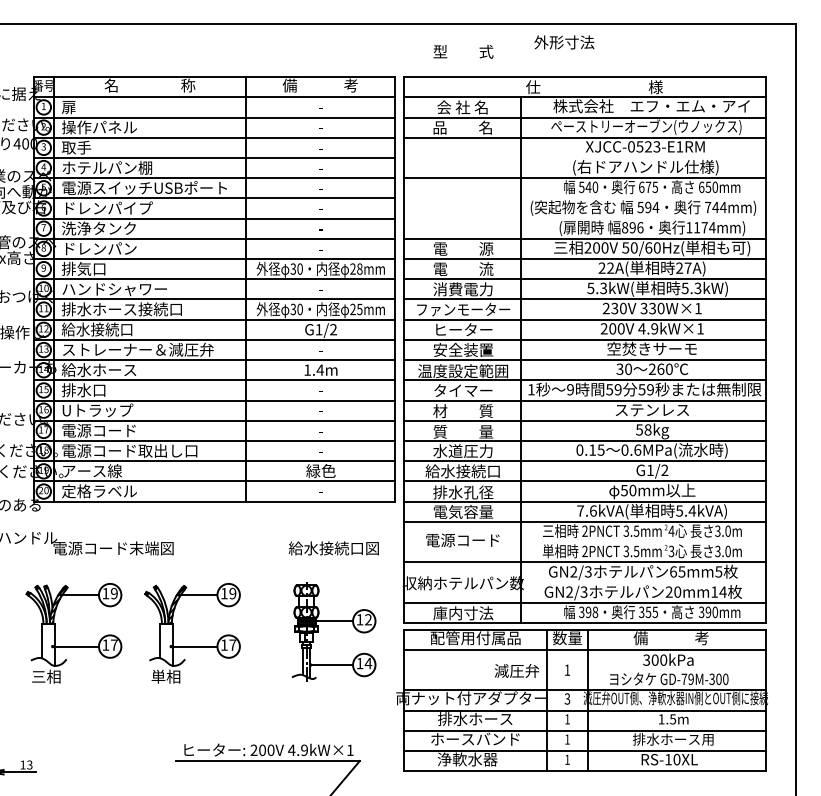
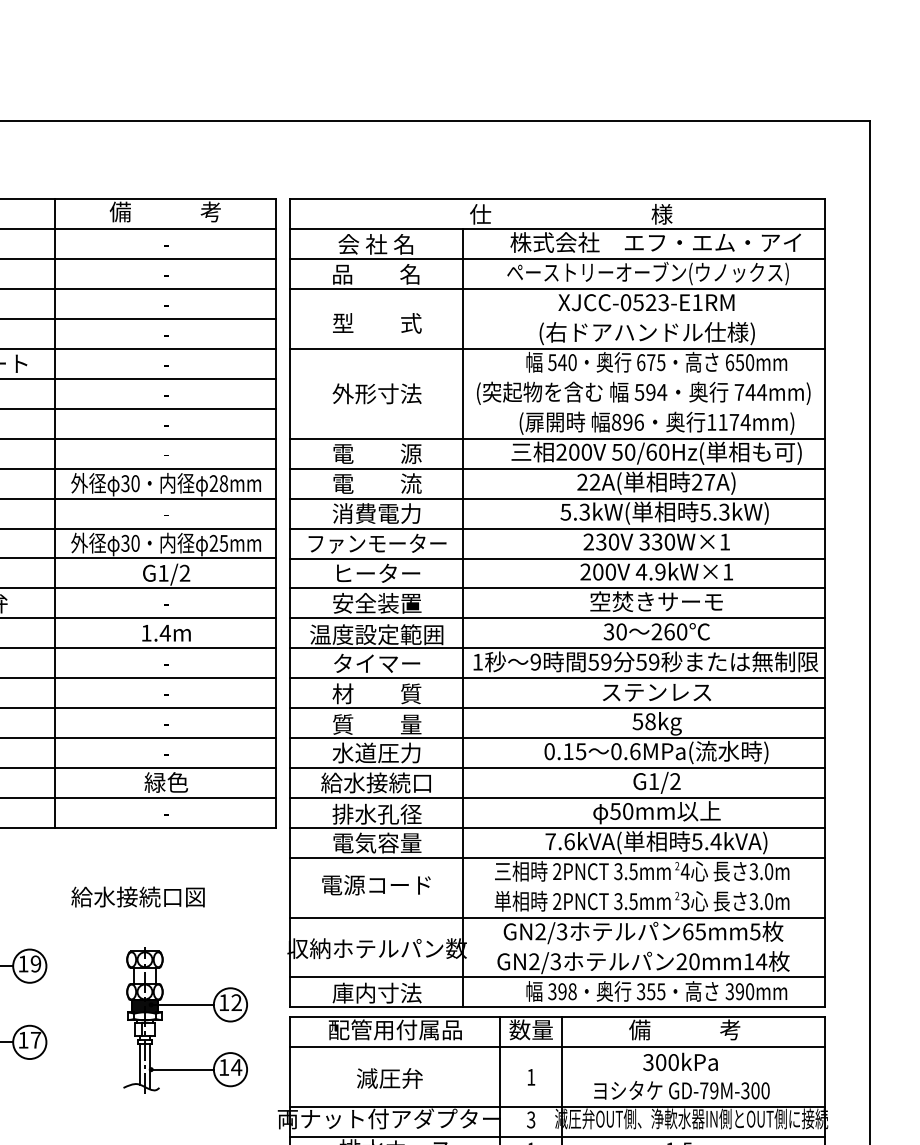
text: (564, 42) -> (377, 393), moved
text: (463, 51) -> (377, 322), moved
text: (333, 548) -> (137, 897), moved
text: (517, 670) -> (390, 1077), moved

